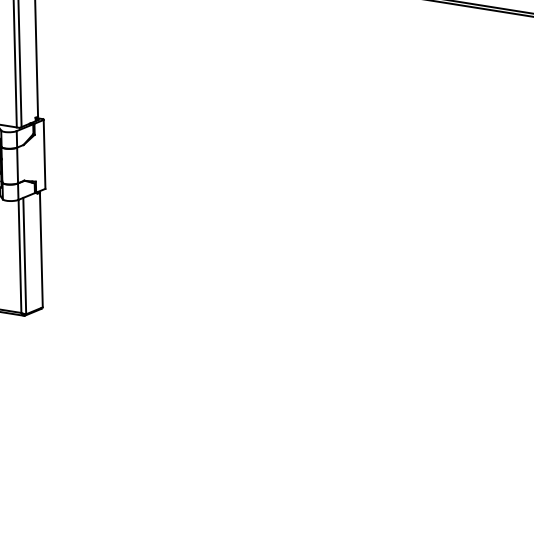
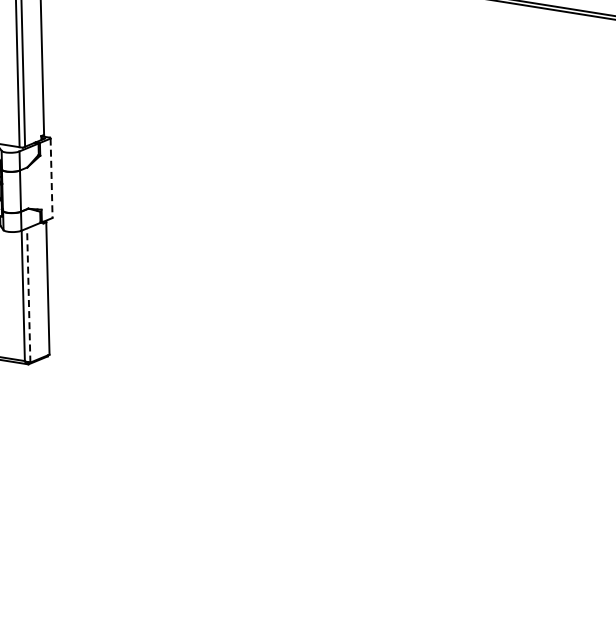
line: (44, 154) -> (51, 178), solid -> dashed
line: (24, 256) -> (28, 295), solid -> dashed

